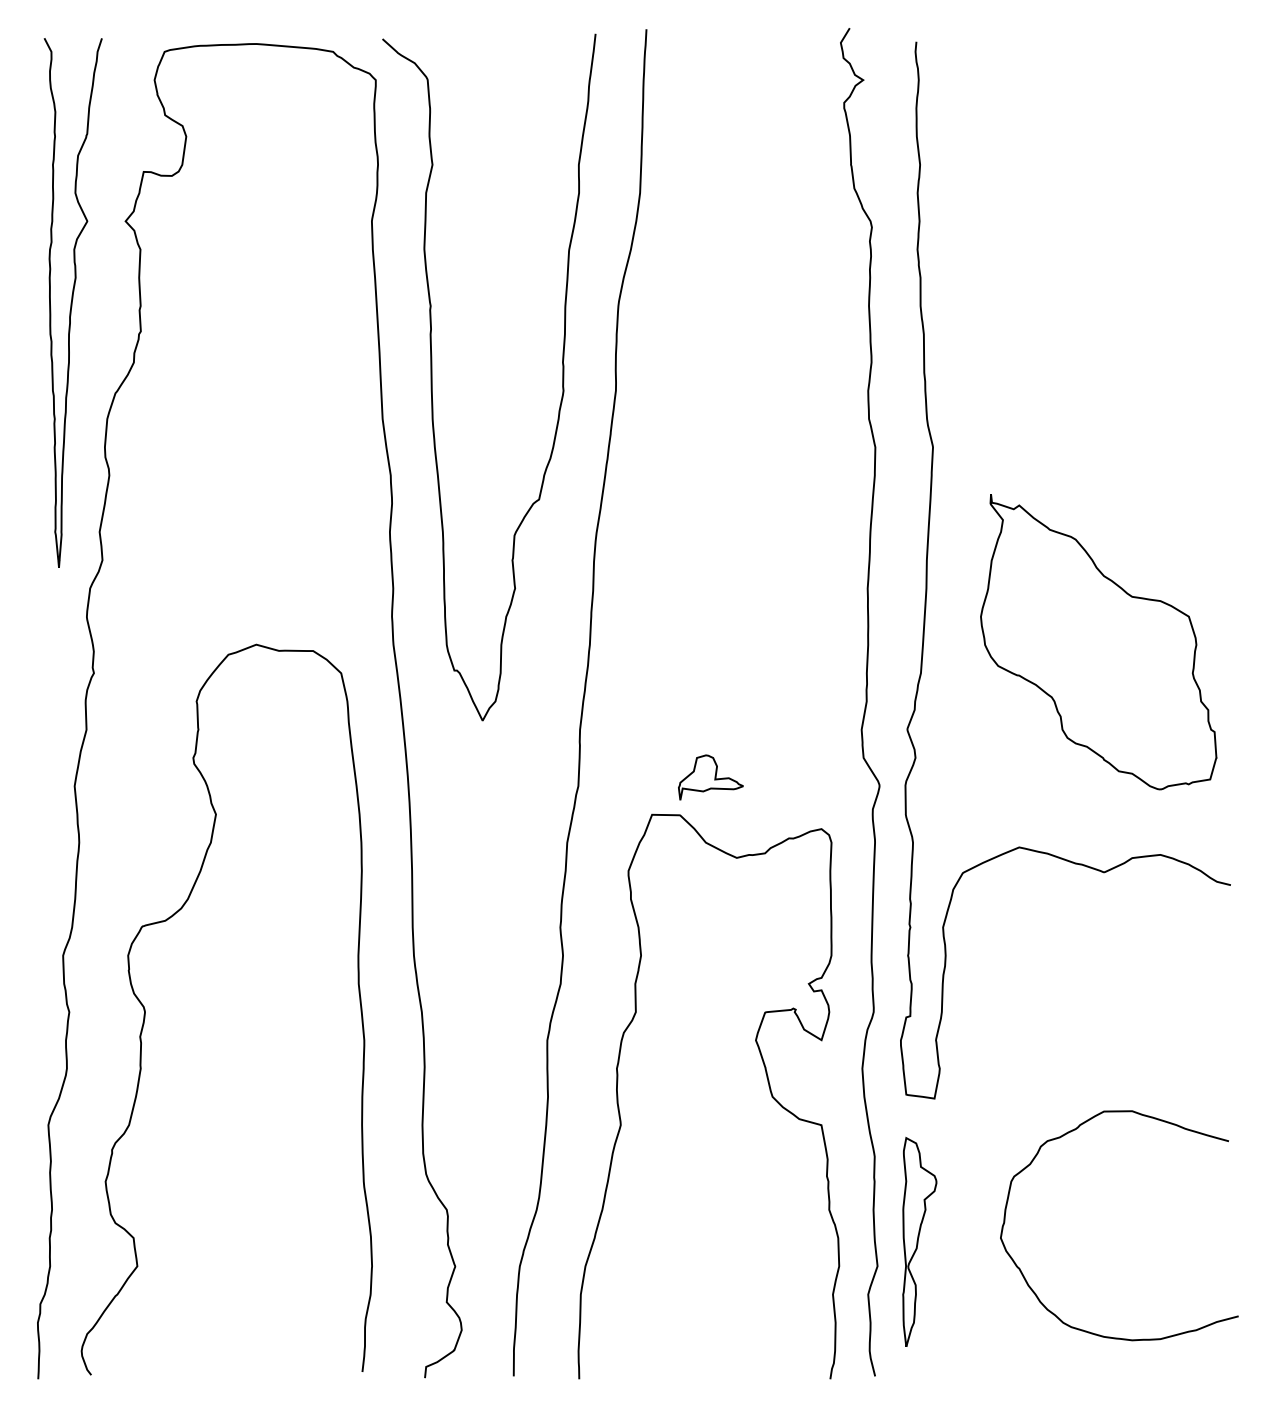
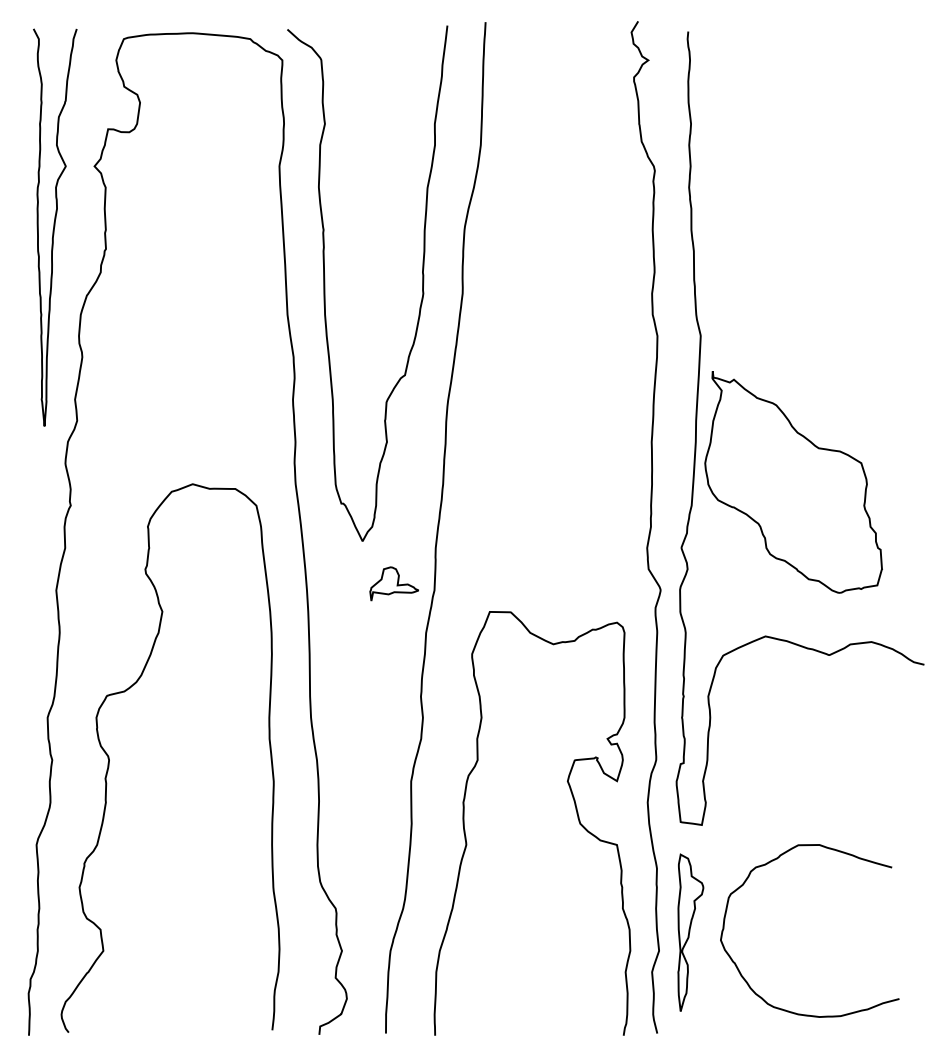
part: (1098, 642) -> (793, 482), moved
part: (710, 777) -> (394, 583), moved
curve: (1073, 1131) -> (775, 860), moved

